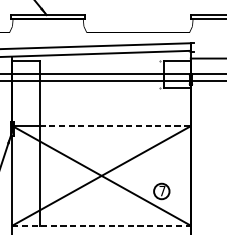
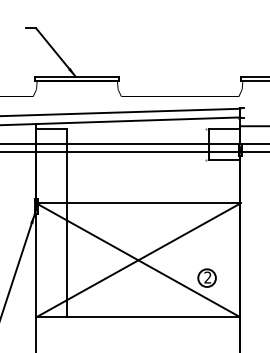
line: (115, 126) -> (154, 203), dashed -> solid
text: (162, 190) -> (207, 277), 7 -> 2
line: (101, 225) -> (138, 317), dashed -> solid

